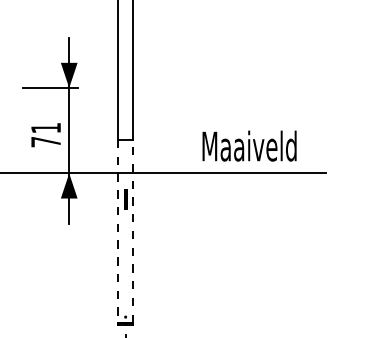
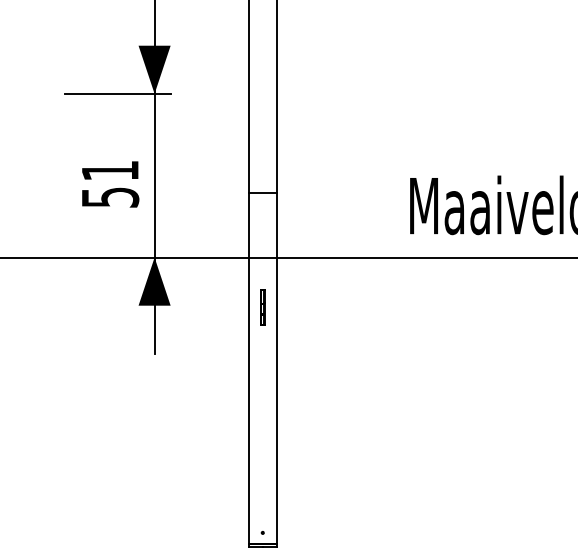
text: (46, 142) -> (111, 198), 71 -> 51
line: (118, 231) -> (249, 368), dashed -> solid
line: (133, 231) -> (277, 368), dashed -> solid

